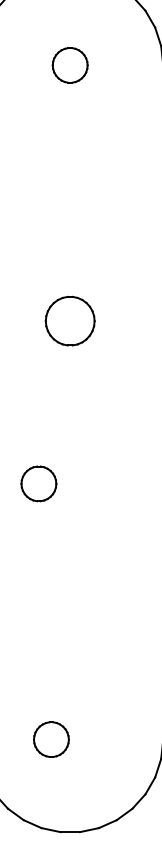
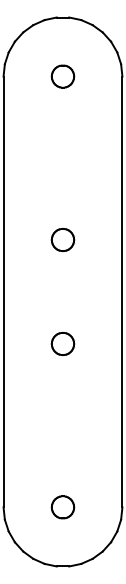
part: (69, 320) -> (62, 239), size x0.71
part: (38, 483) -> (62, 343), moved
part: (50, 739) -> (62, 507), moved

